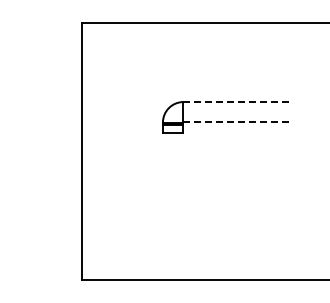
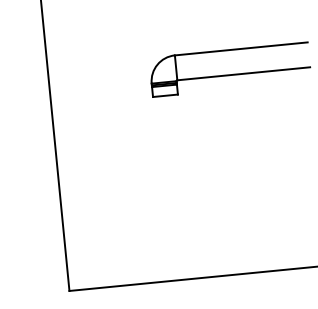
line: (236, 102) -> (241, 49), dashed -> solid
line: (236, 121) -> (243, 73), dashed -> solid

